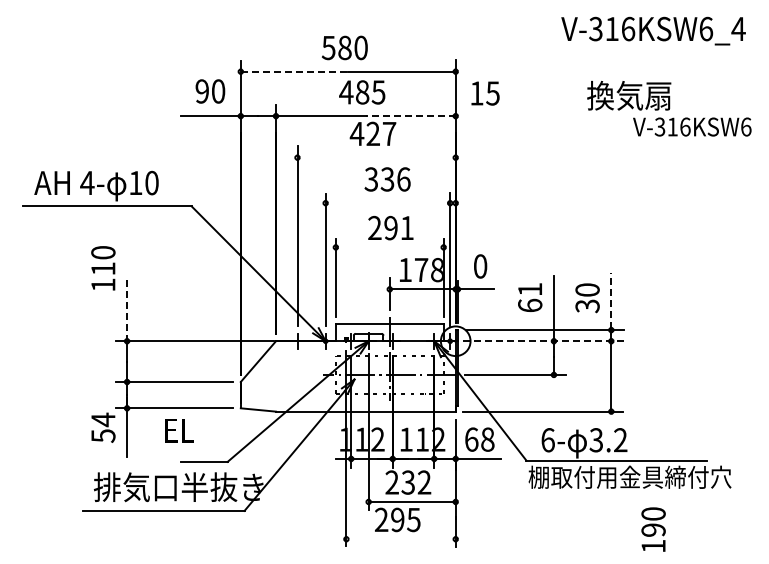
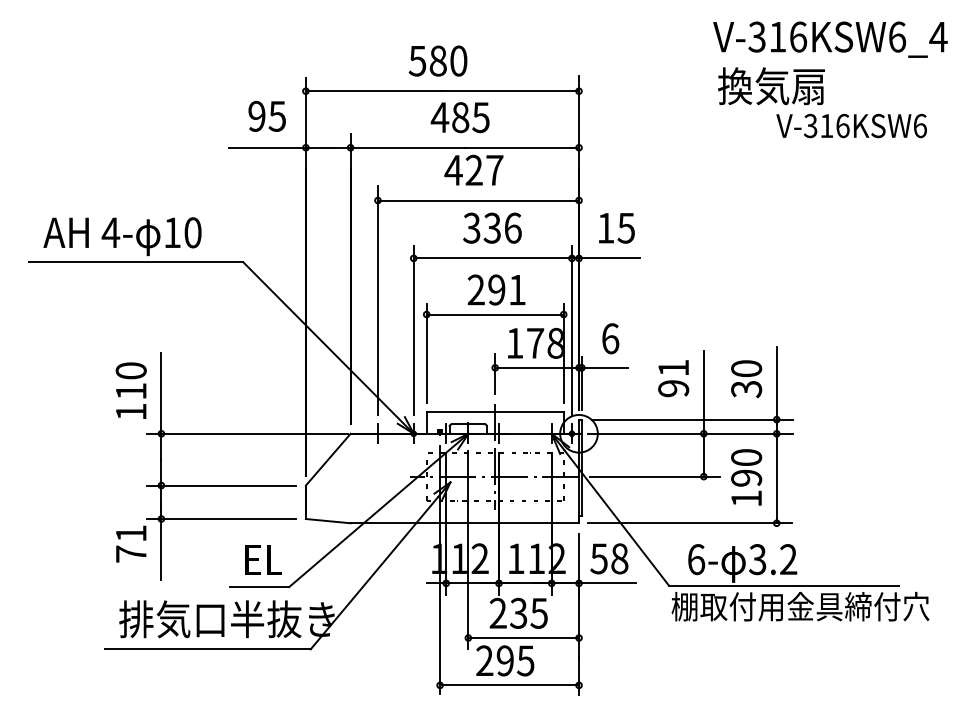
line: (294, 71) -> (374, 90), dashed -> solid
text: (218, 91) -> (277, 116), 90 -> 95
text: (485, 93) -> (616, 228), moved
text: (669, 108) -> (822, 102), moved
line: (410, 116) -> (521, 148), dashed -> solid
line: (376, 157) -> (478, 200), added
line: (414, 203) -> (526, 258), added
line: (389, 247) -> (494, 314), added
text: (480, 266) -> (610, 338), 0 -> 6
text: (103, 268) -> (131, 390), moved
line: (611, 300) -> (776, 382), dashed -> solid
text: (530, 305) -> (674, 388), 61 -> 91
line: (127, 309) -> (161, 393), dashed -> solid
line: (543, 341) -> (690, 434), dashed -> solid
text: (103, 427) -> (131, 543), 54 -> 71
text: (179, 430) -> (263, 559), moved
text: (471, 439) -> (599, 558), 68 -> 58
text: (424, 482) -> (539, 613), 232 -> 235
text: (653, 529) -> (746, 477), moved
line: (400, 539) -> (508, 685), added

